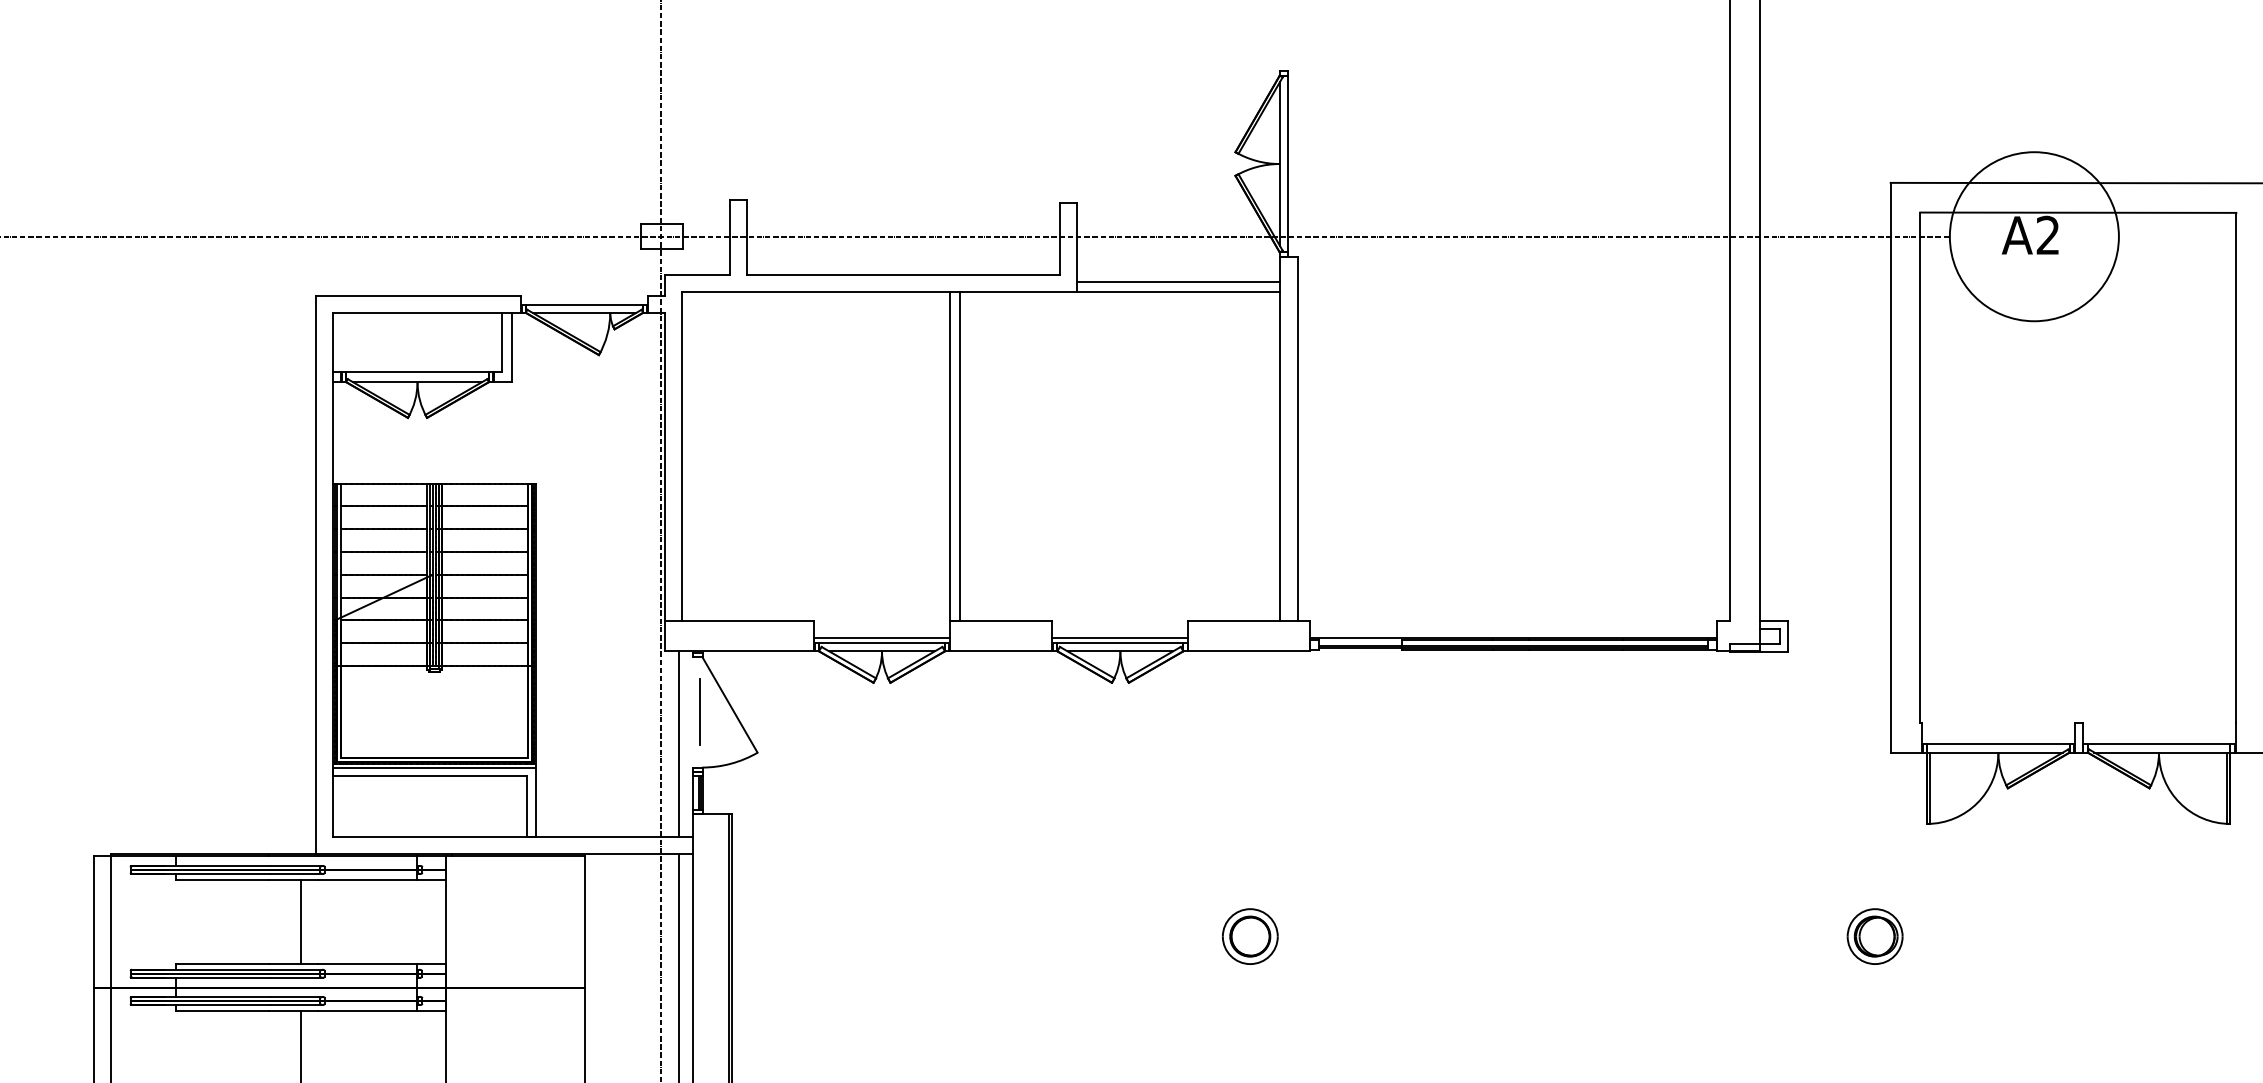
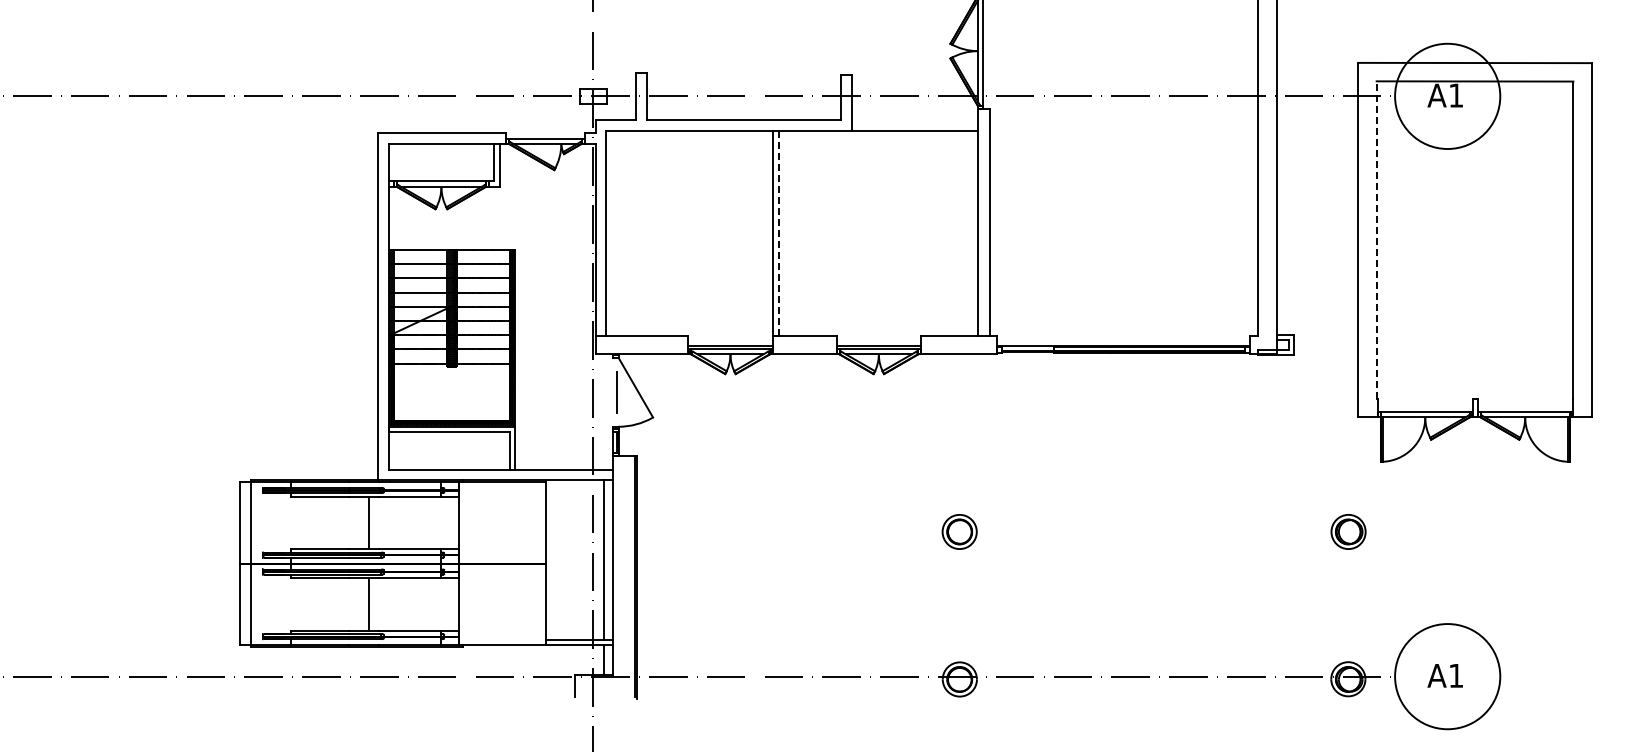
text: (2046, 235) -> (1455, 95), A2 -> A1
line: (1177, 281) -> (914, 124), removed
line: (960, 457) -> (779, 233), solid -> dashed
line: (1920, 468) -> (1376, 240), solid -> dashed
line: (679, 743) -> (604, 411), removed

